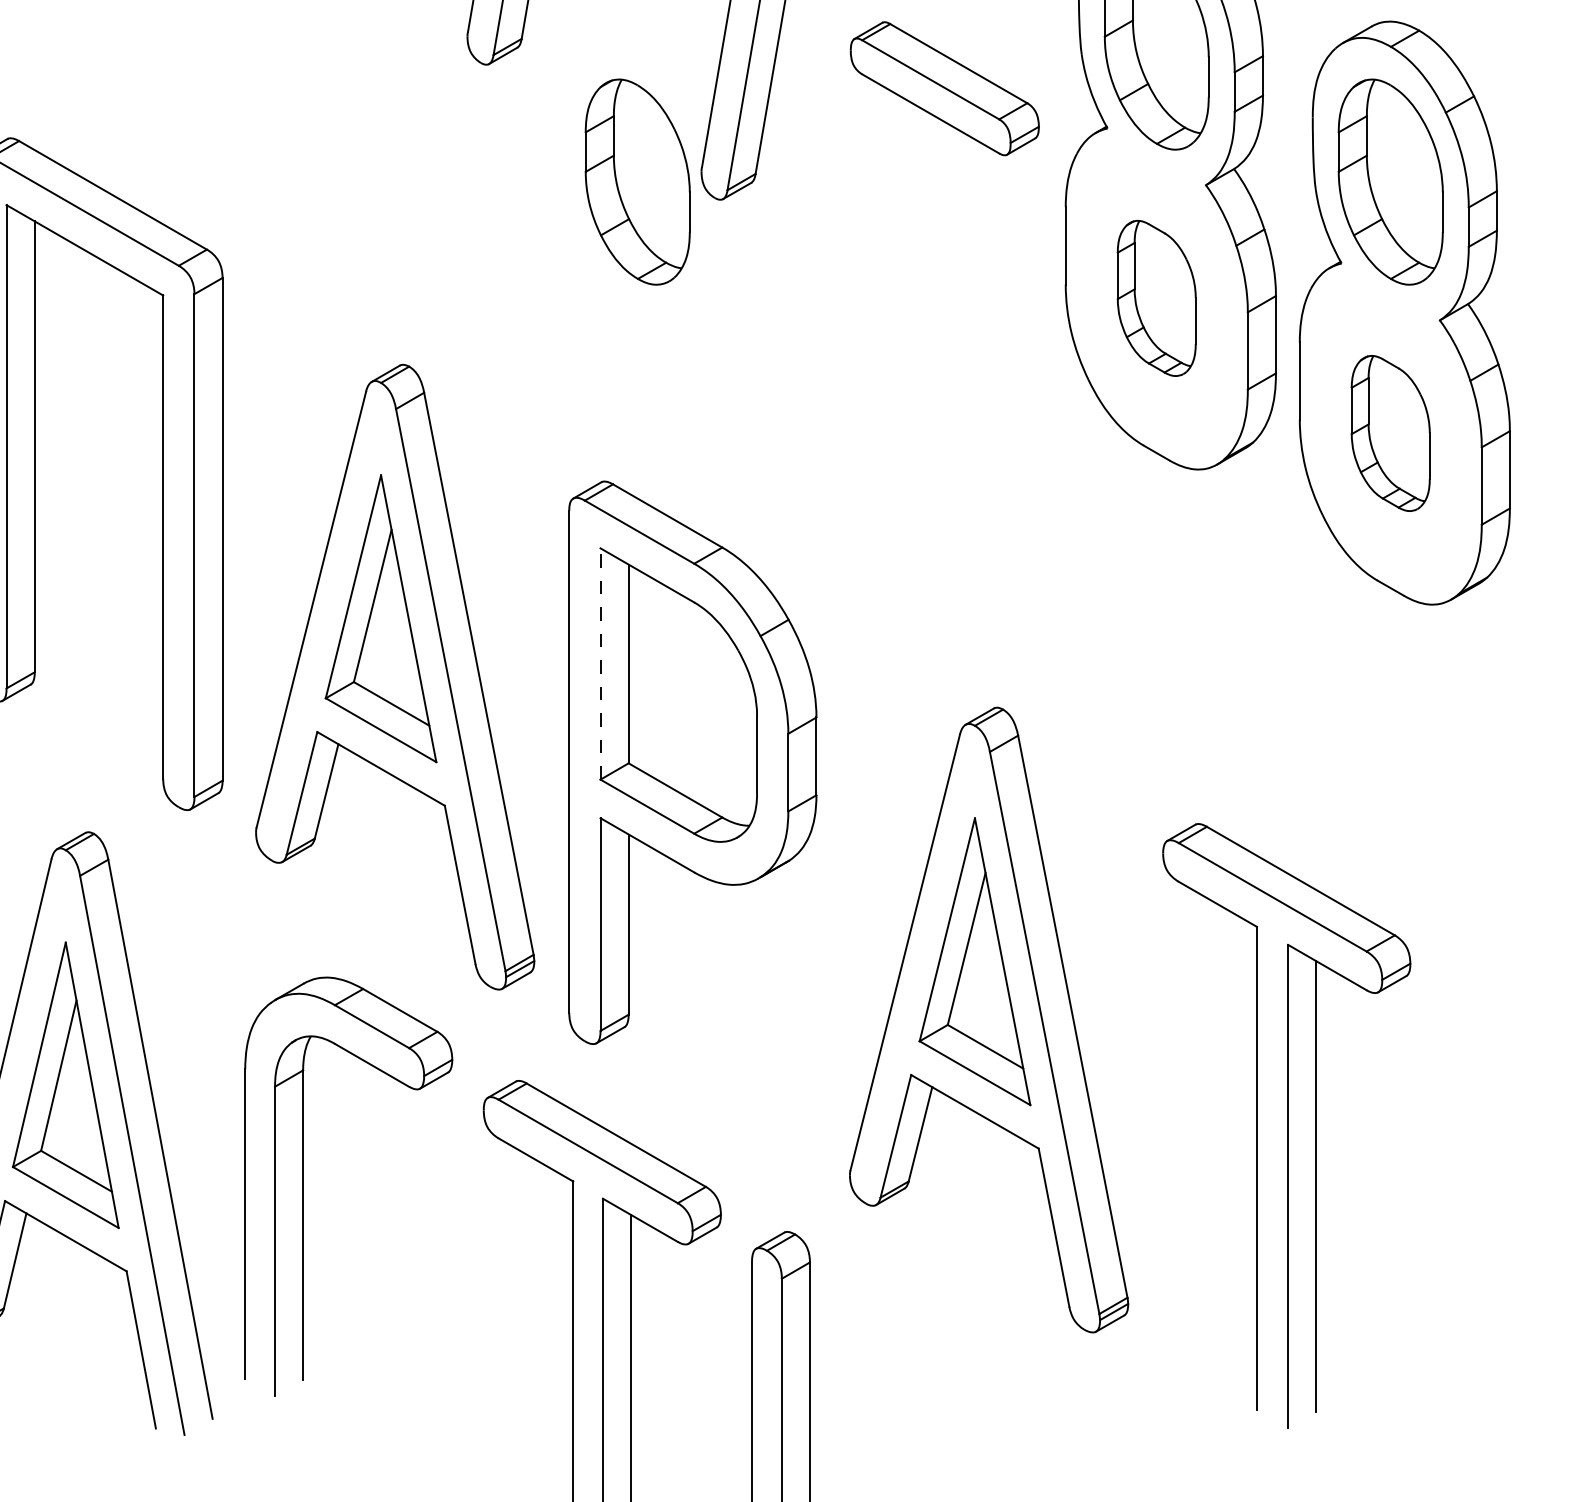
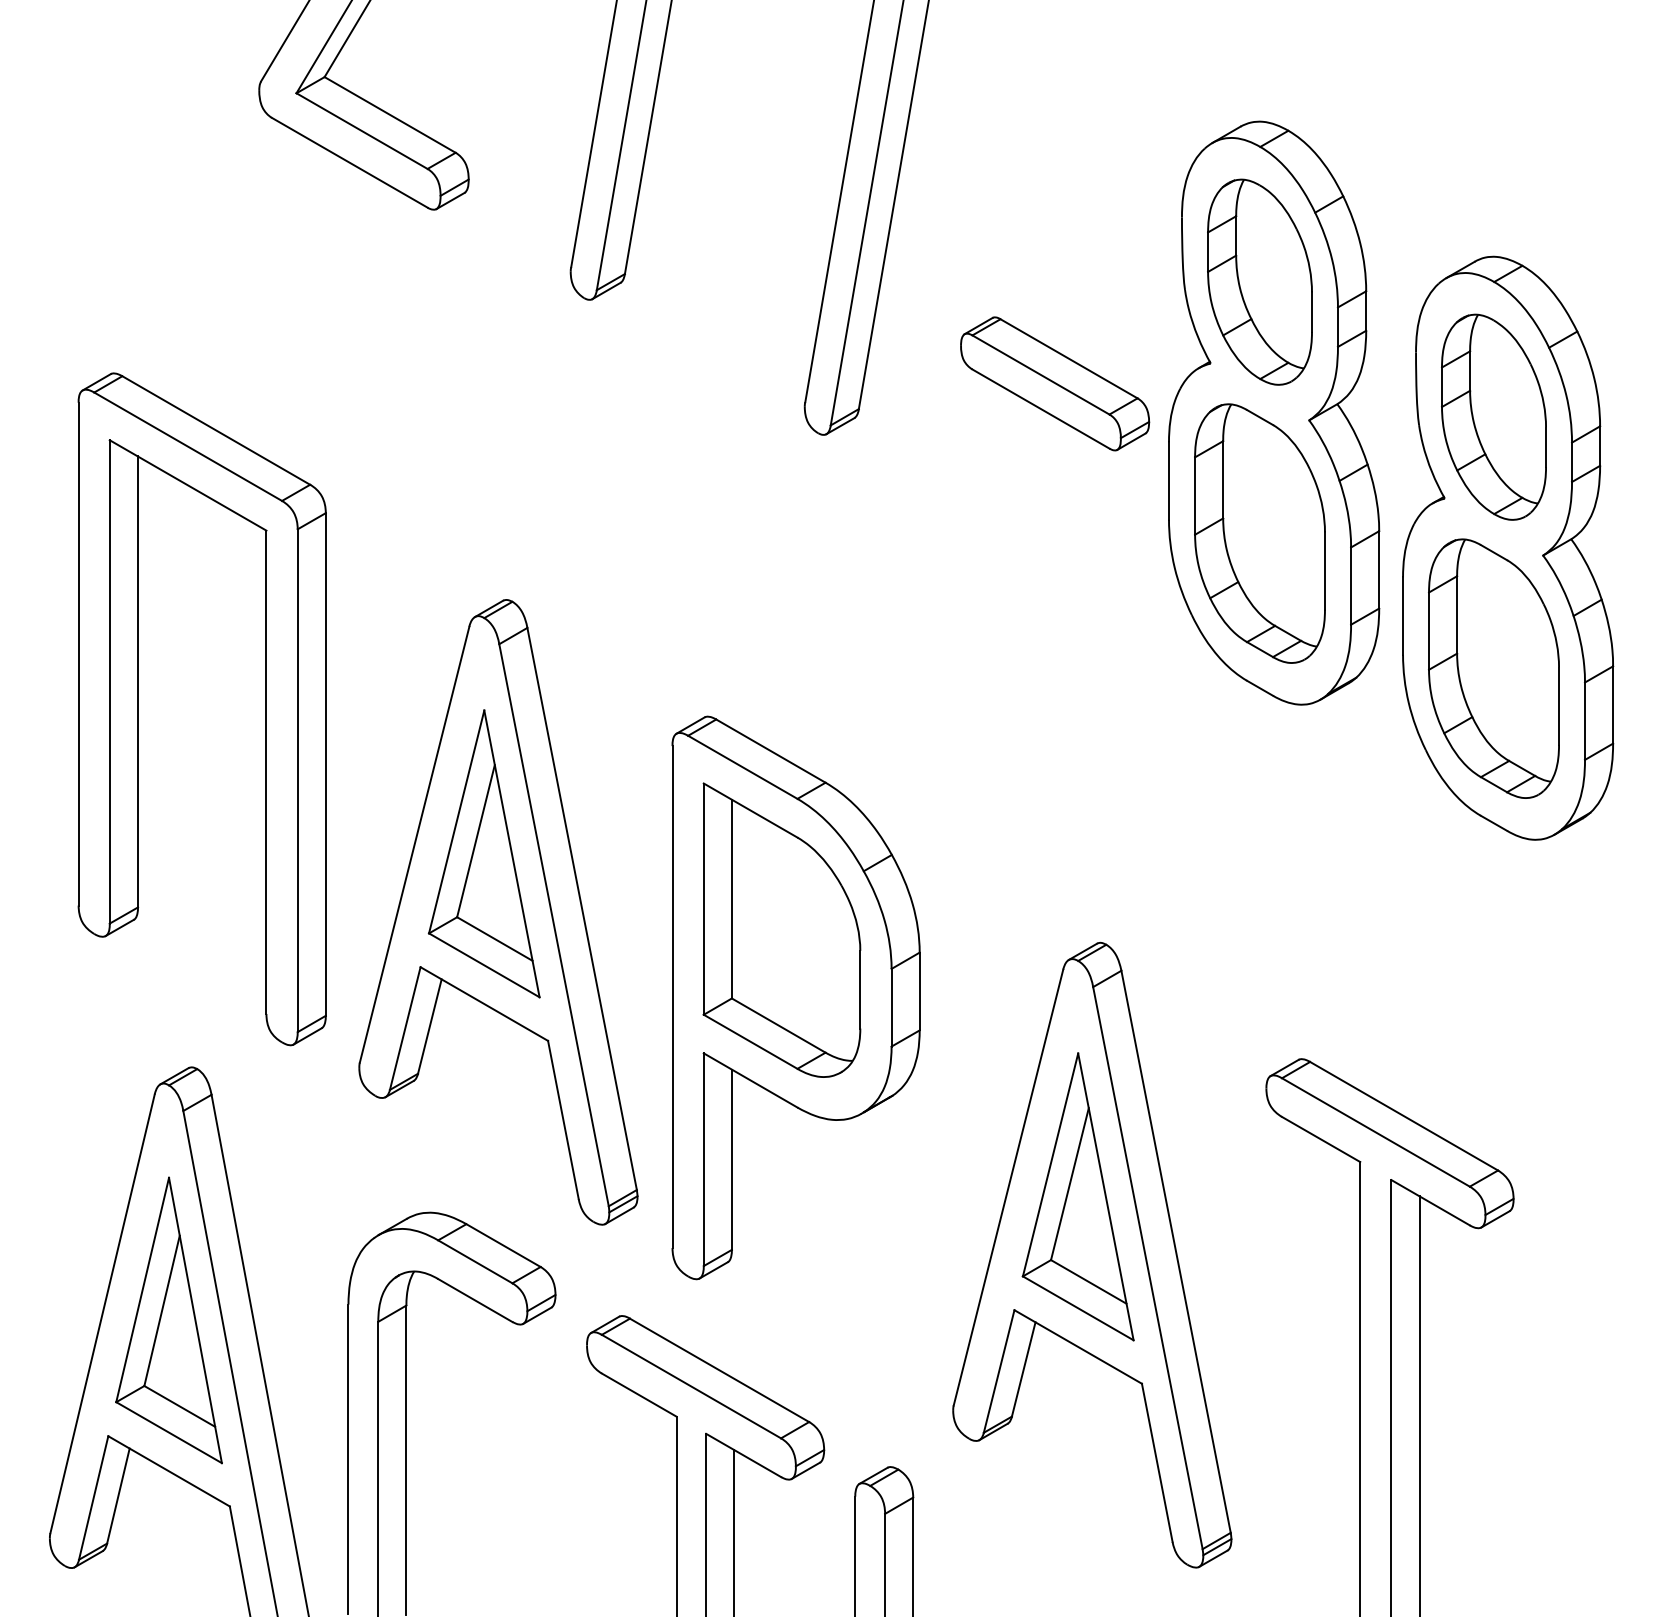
part: (945, 88) -> (1055, 383), moved
part: (637, 181) -> (740, 416), removed
part: (1156, 298) -> (1259, 533), size x1.67
part: (1390, 433) -> (1493, 668), size x1.67
line: (600, 664) -> (703, 899), dashed -> solid

